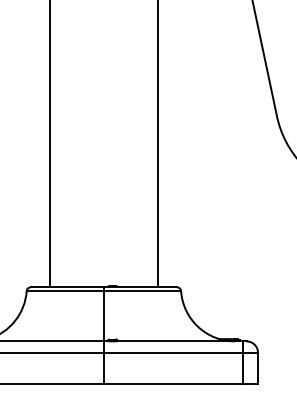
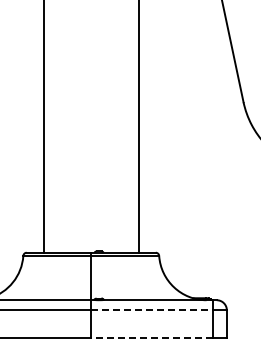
line: (173, 353) -> (152, 310), solid -> dashed
line: (172, 383) -> (151, 337), solid -> dashed

